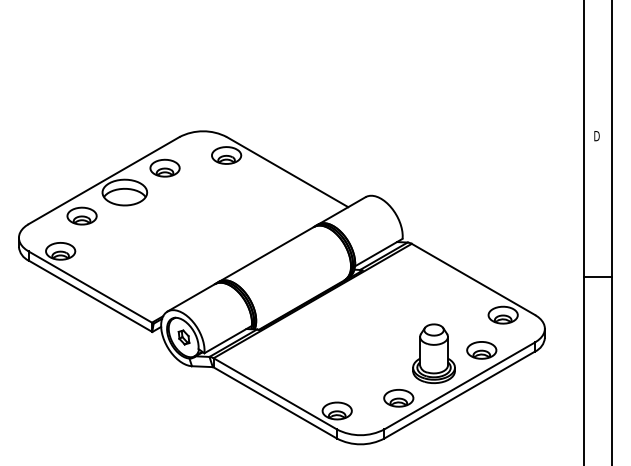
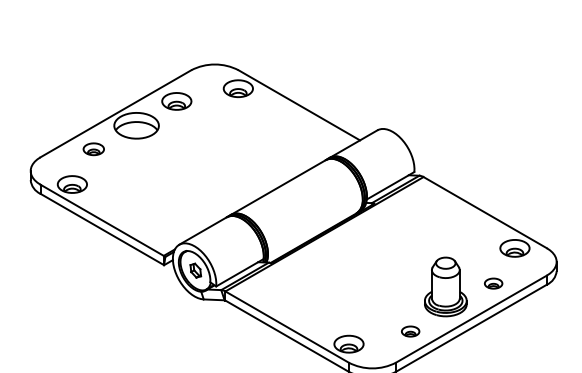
part: (81, 215) -> (93, 148), size x0.7
part: (481, 350) -> (493, 283), size x0.6
part: (398, 398) -> (410, 331), size x0.6

